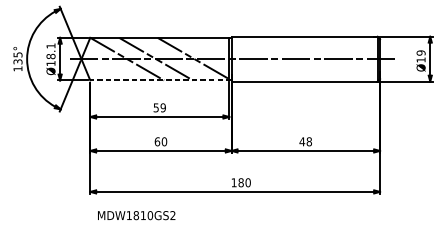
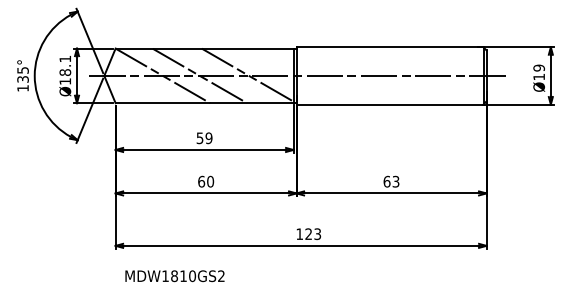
line: (160, 80) -> (205, 103), dashed -> solid
text: (305, 141) -> (391, 181), 48 -> 63
text: (244, 183) -> (313, 234), 180 -> 123

